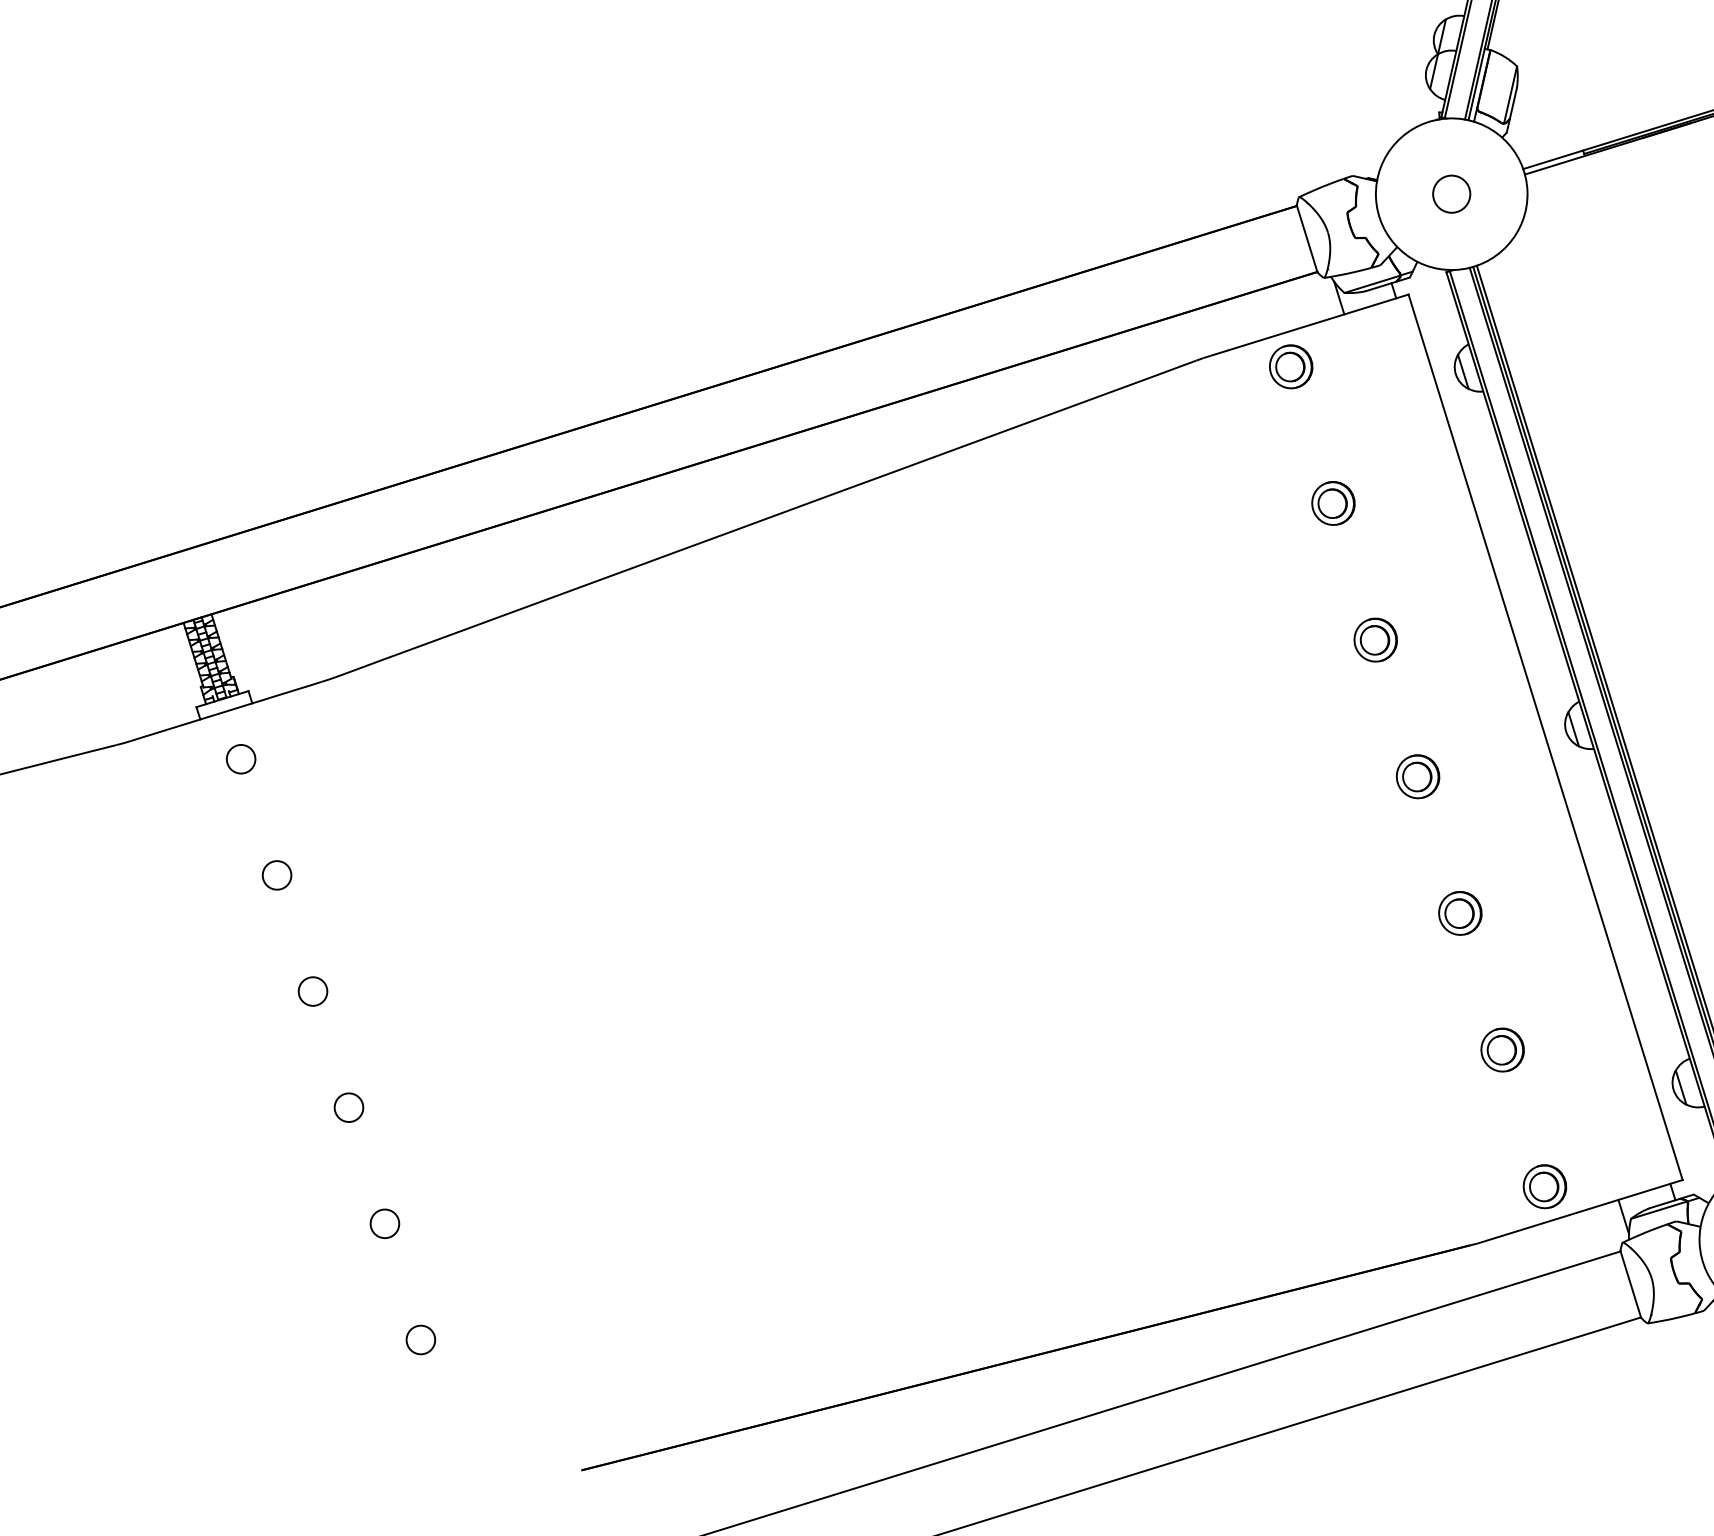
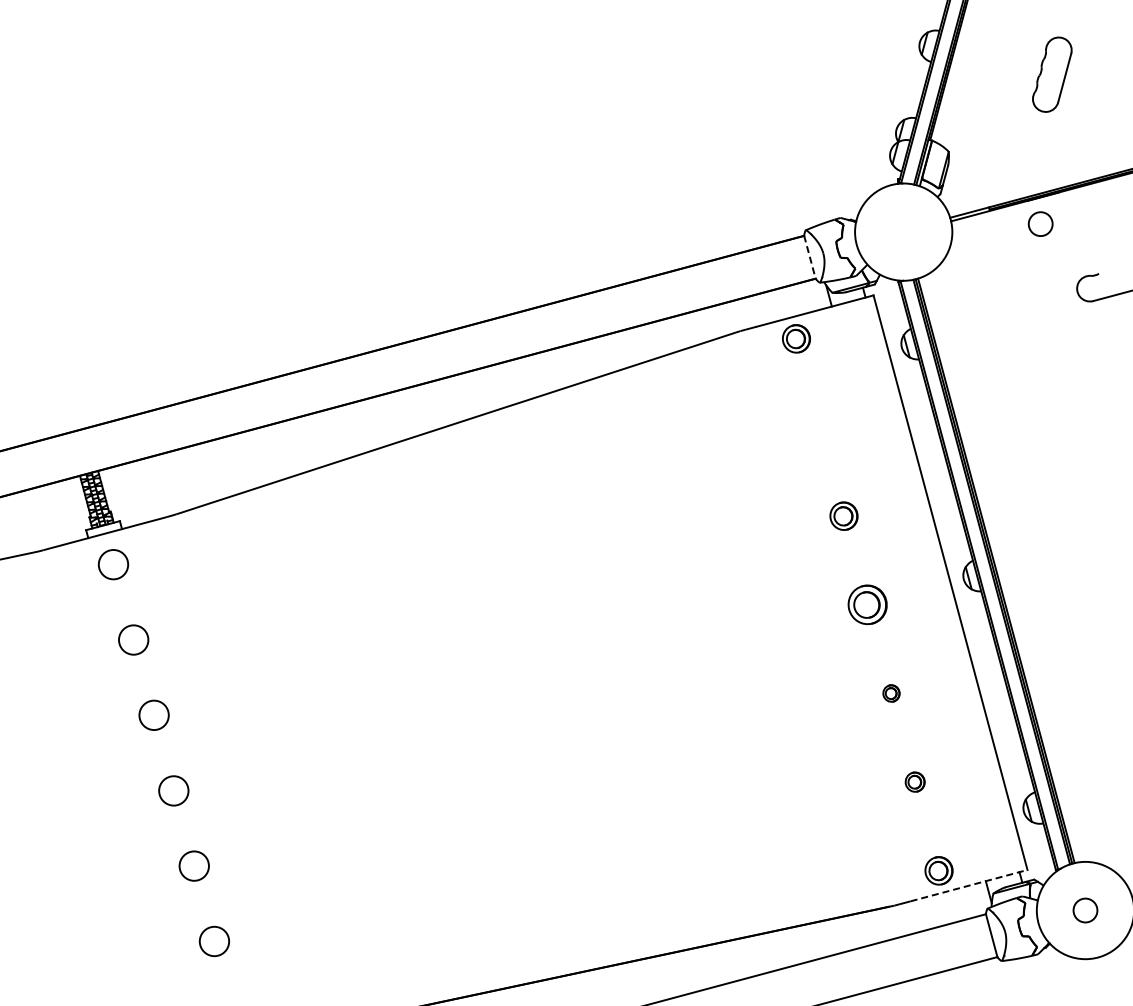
circle: (1451, 193) -> (1040, 223), moved
line: (1308, 239) -> (810, 257), solid -> dashed
part: (1332, 503) -> (819, 427), removed
circle: (241, 759) -> (113, 564), size x1.6
part: (1417, 776) -> (867, 604), size x1.4
circle: (276, 874) -> (133, 639), size x1.6
part: (1460, 913) -> (891, 693), size x0.6
circle: (312, 991) -> (153, 715), size x1.6
part: (1501, 1048) -> (914, 781), size x0.7
circle: (349, 1107) -> (174, 790), size x1.6
line: (1593, 1207) -> (969, 885), solid -> dashed
circle: (385, 1222) -> (194, 865), size x1.6
circle: (420, 1340) -> (214, 941), size x1.6

